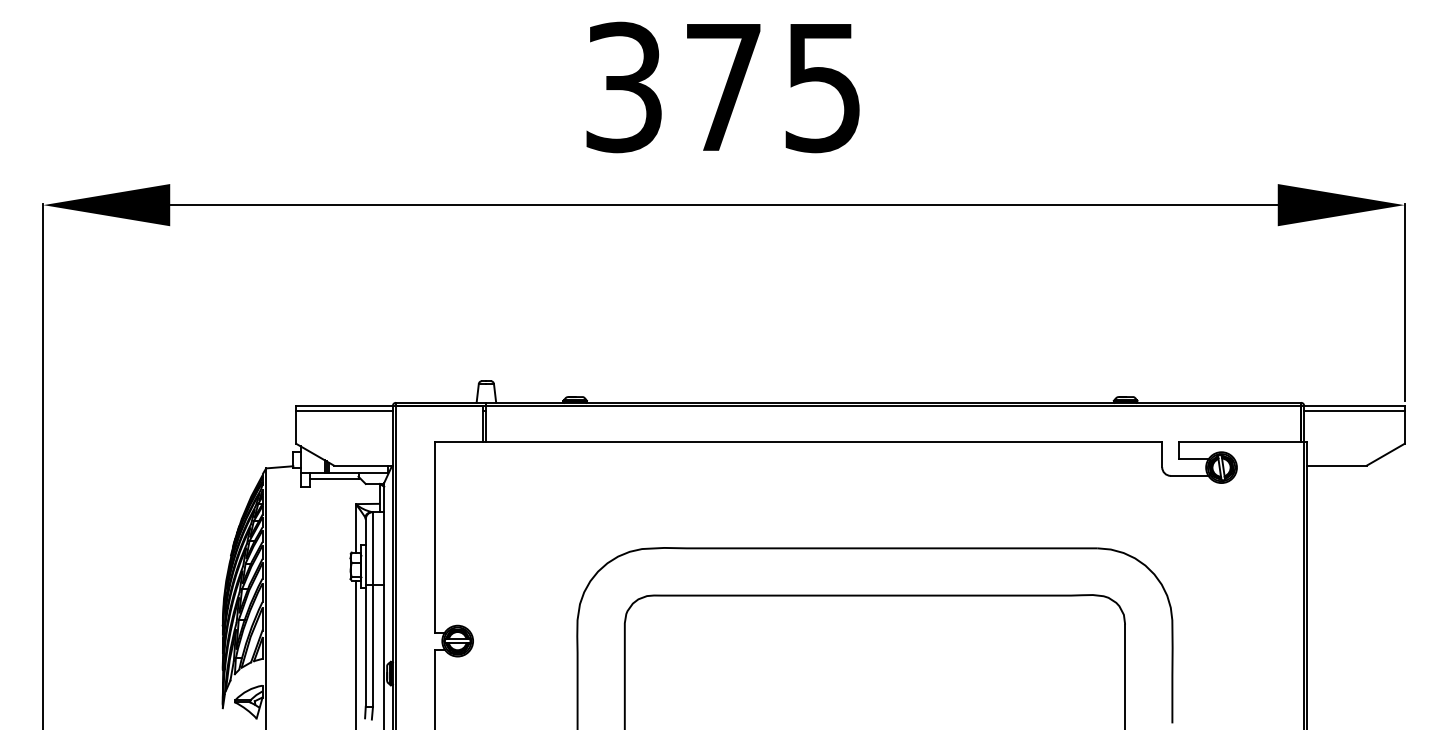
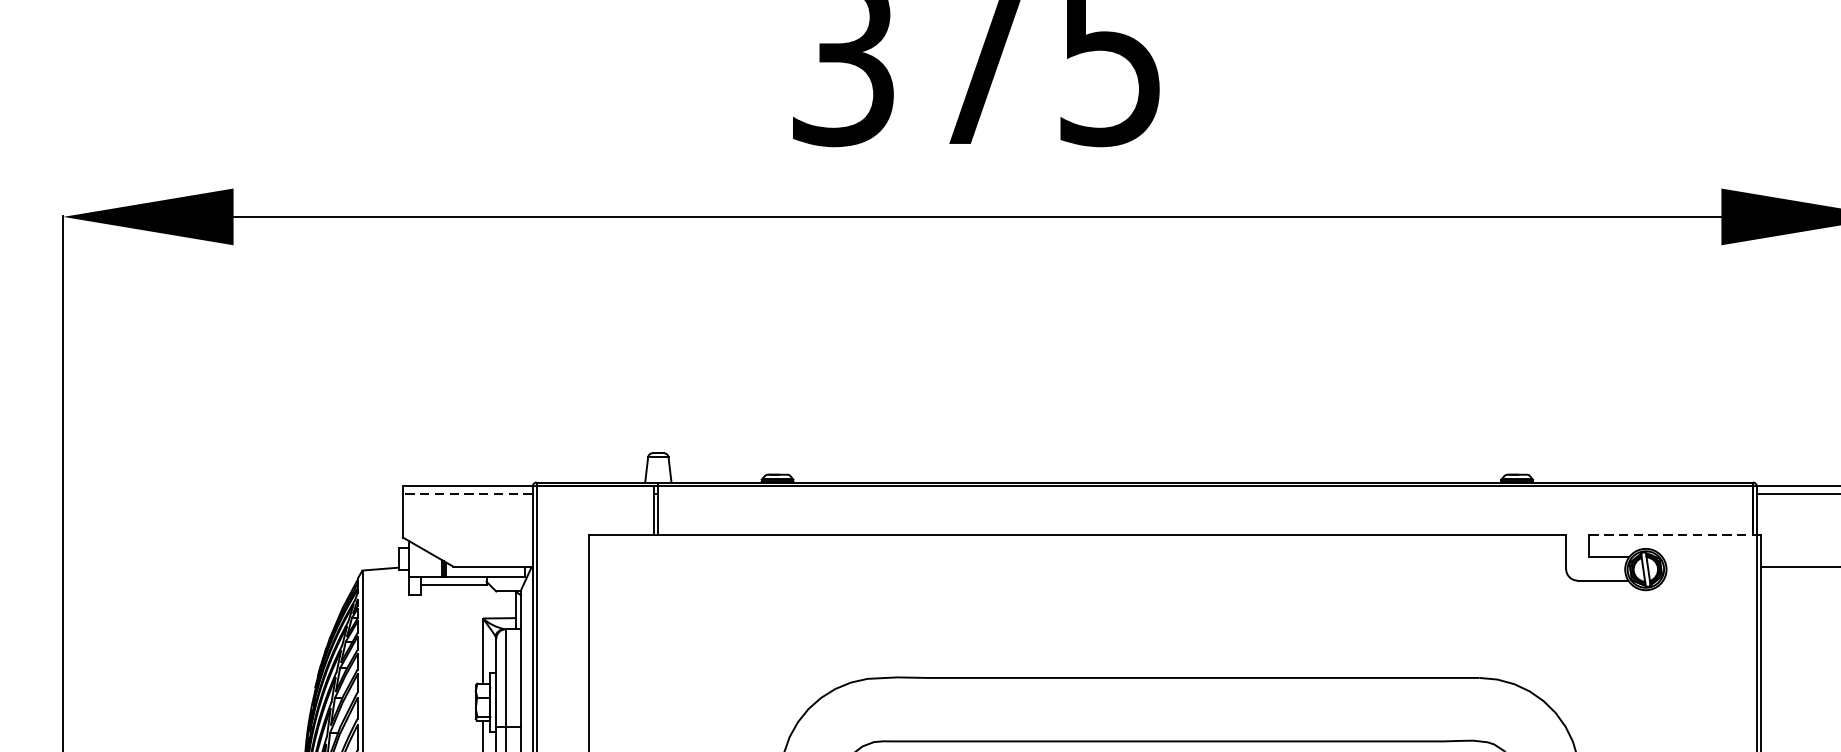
line: (344, 411) -> (467, 494), solid -> dashed
line: (1242, 441) -> (1674, 534), solid -> dashed

